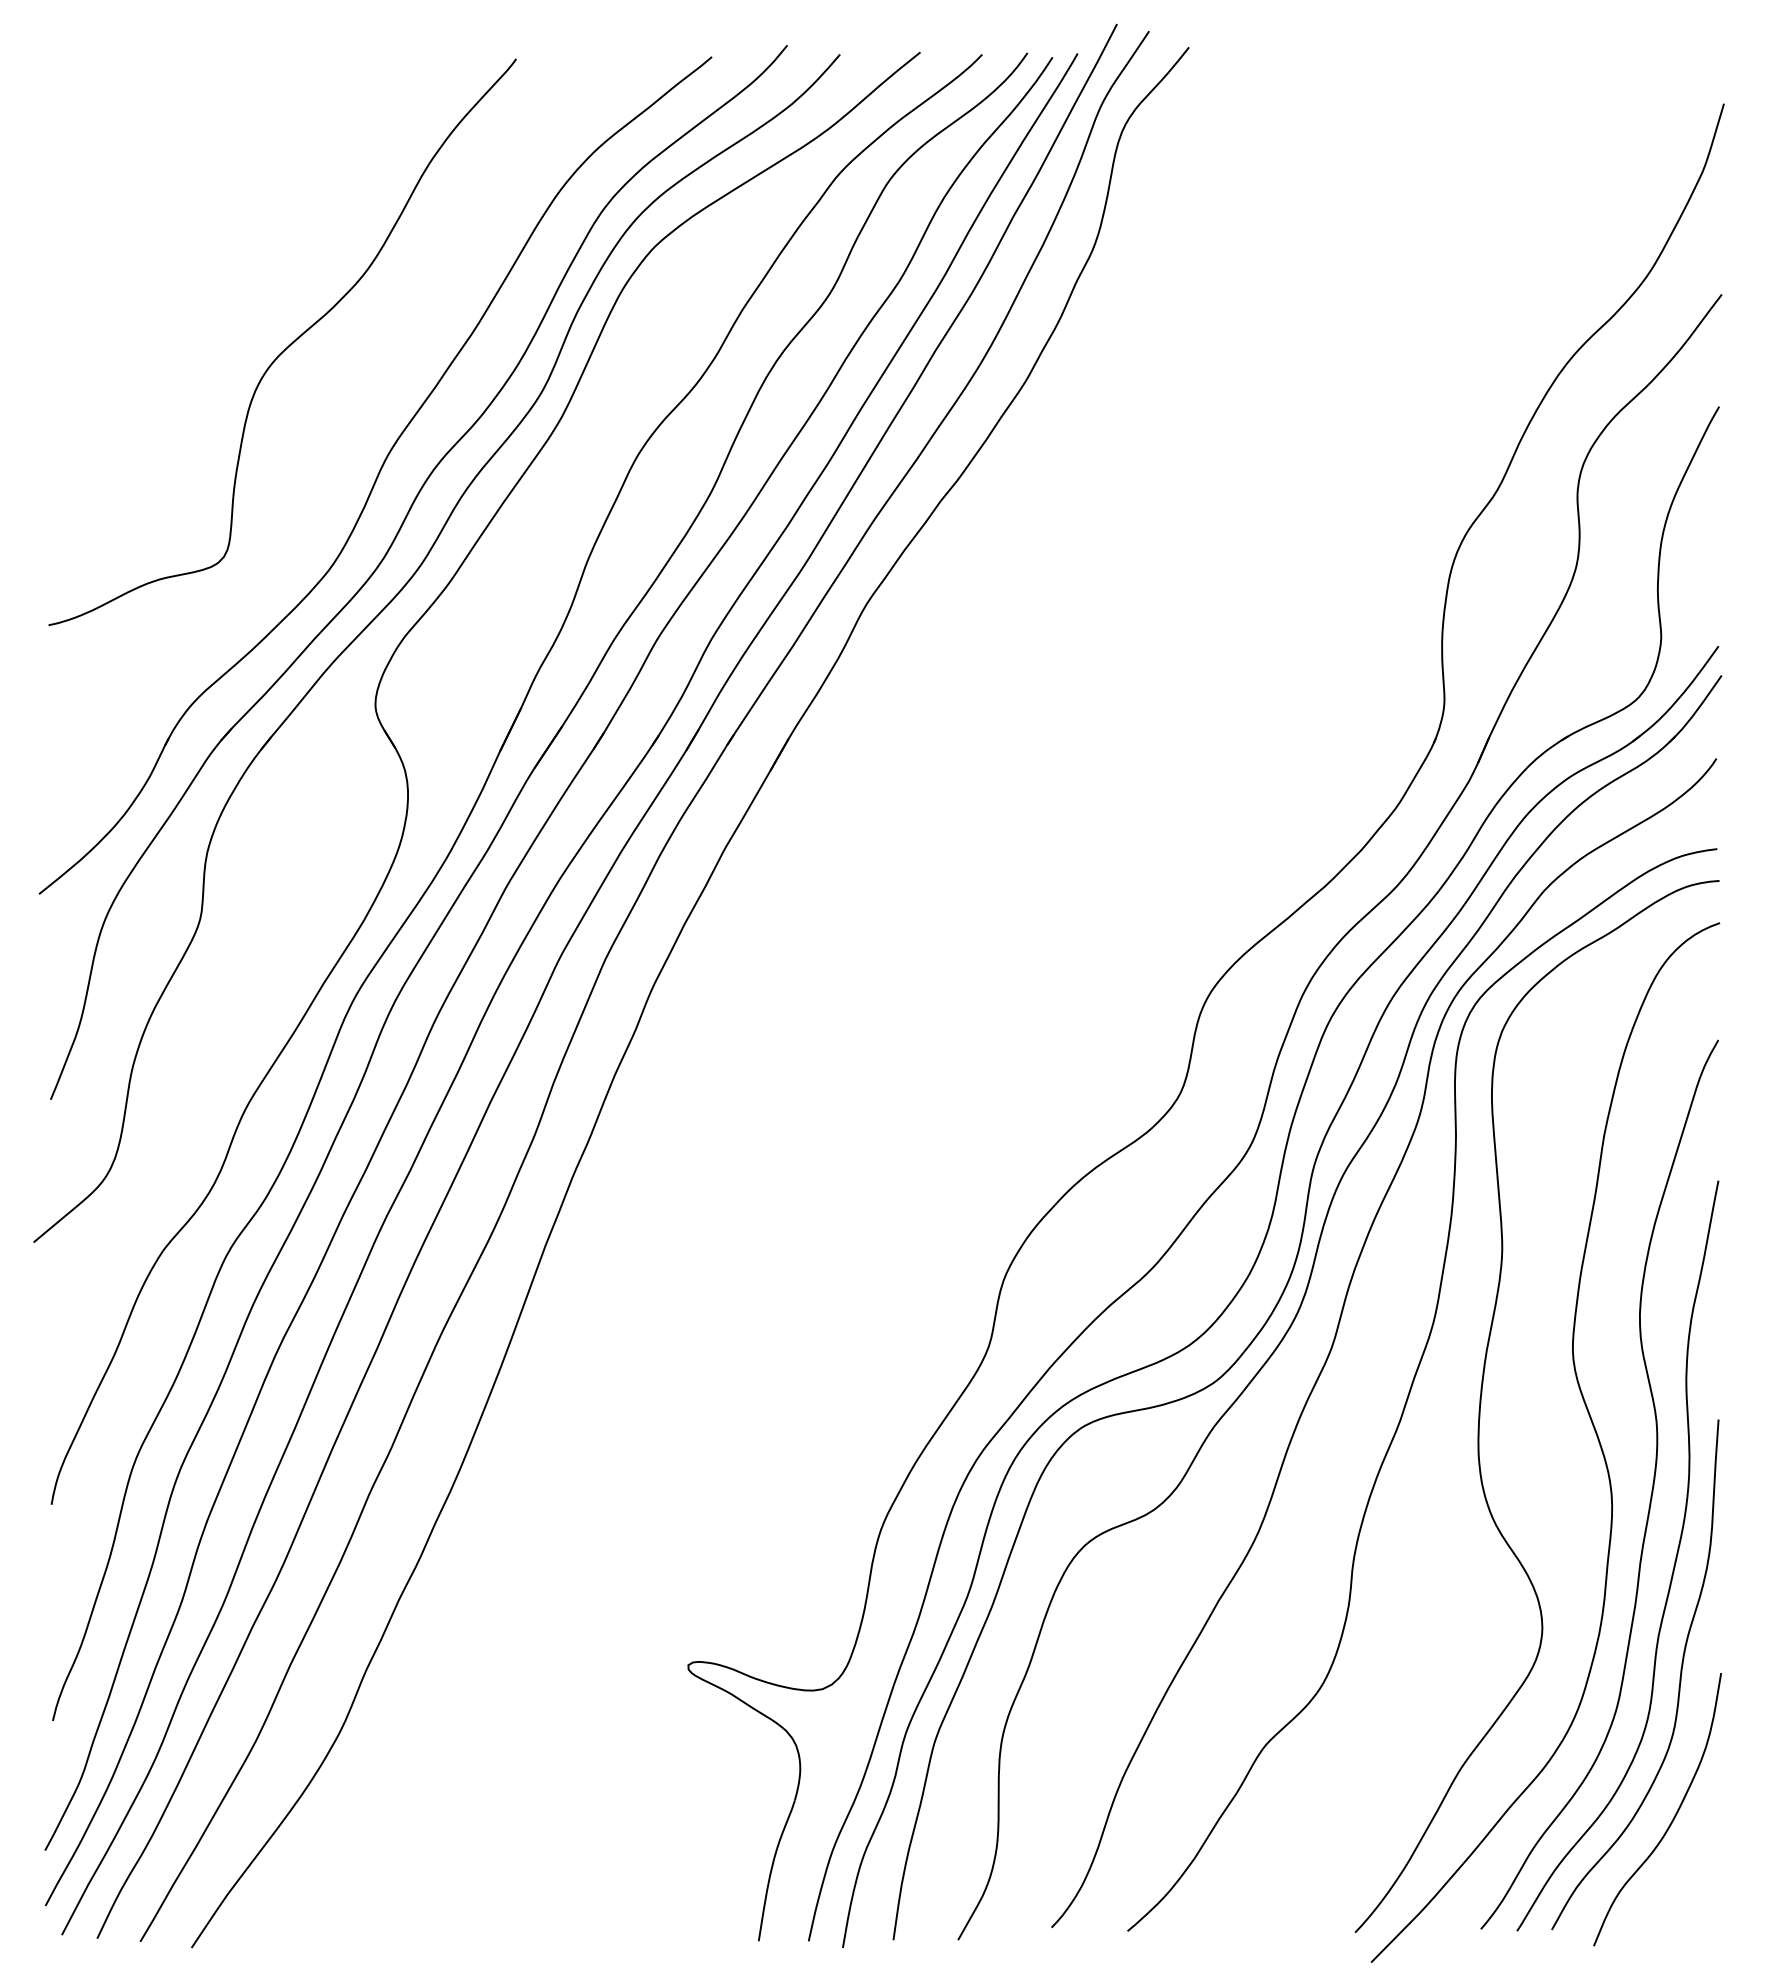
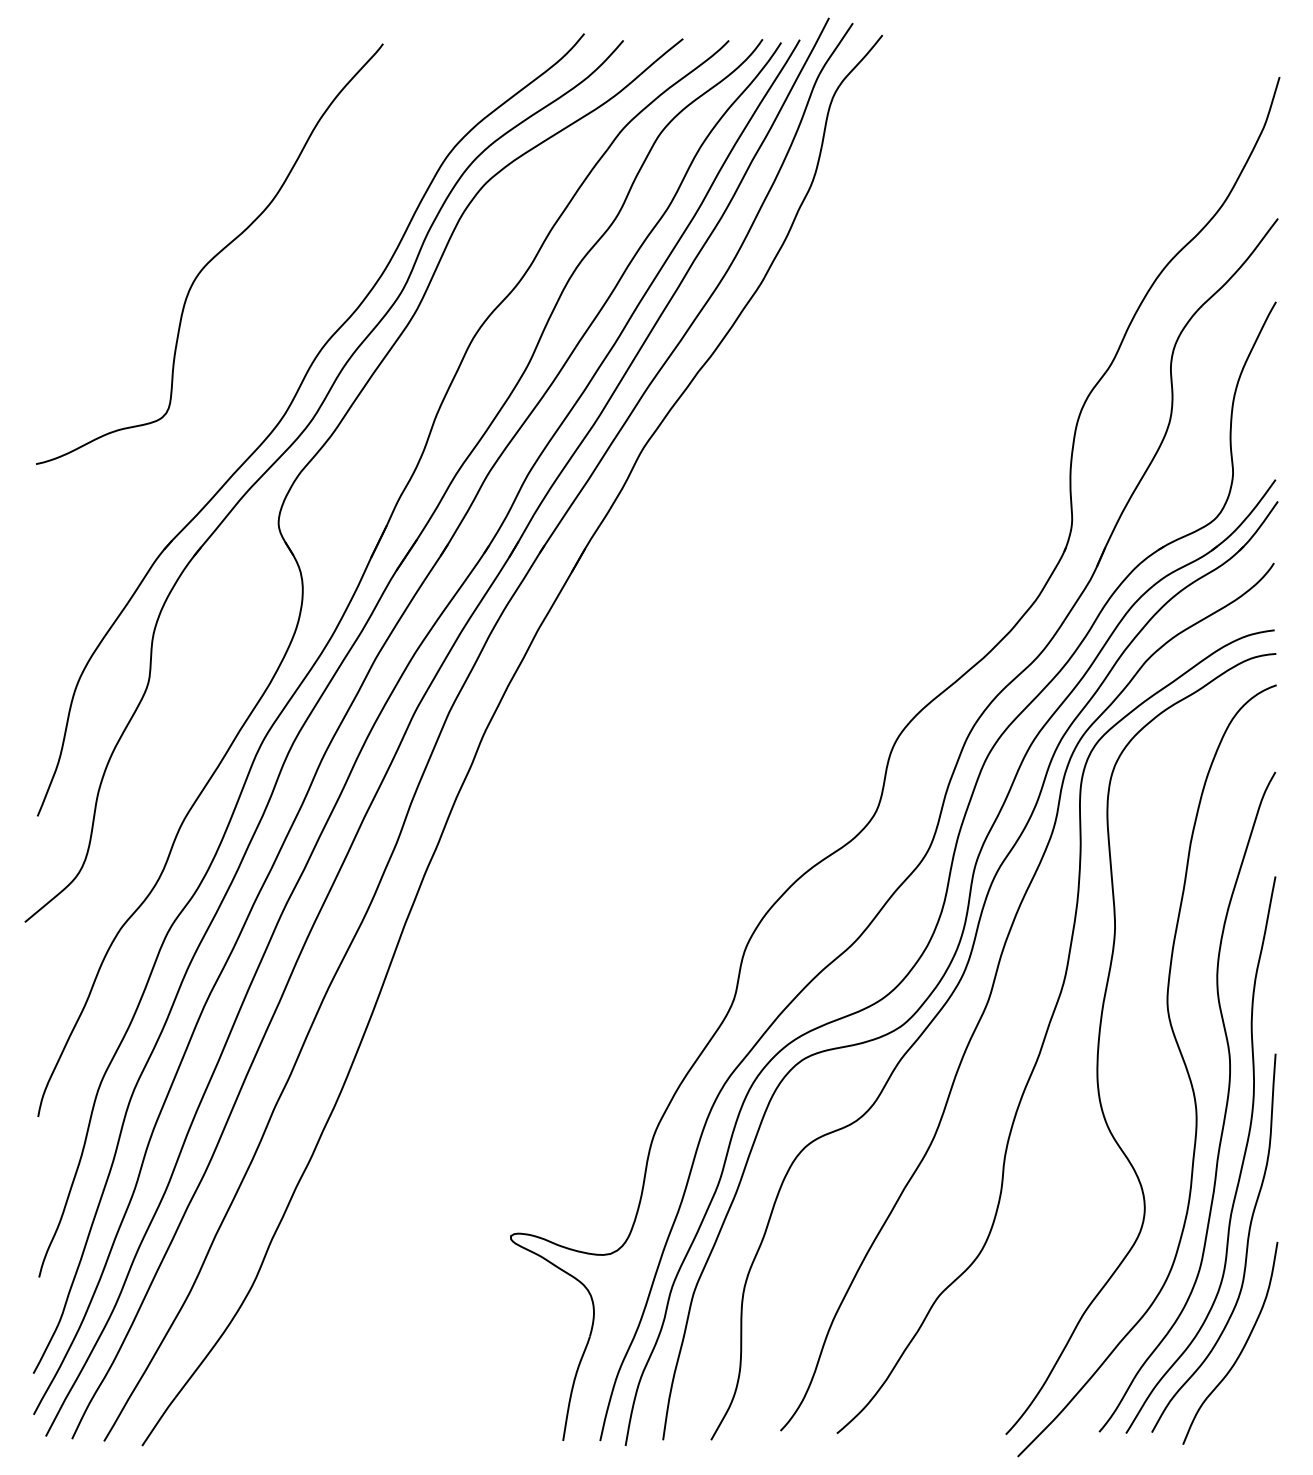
part: (375, 475) -> (278, 352), removed

